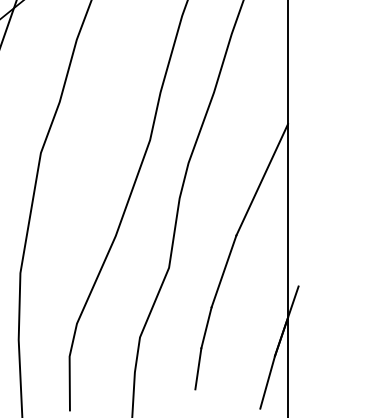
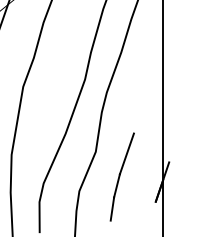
line: (262, 178) -> (148, 101), removed
line: (267, 382) -> (151, 216), removed

